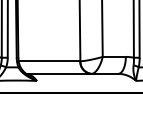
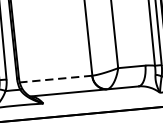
line: (49, 61) -> (56, 79), solid -> dashed

